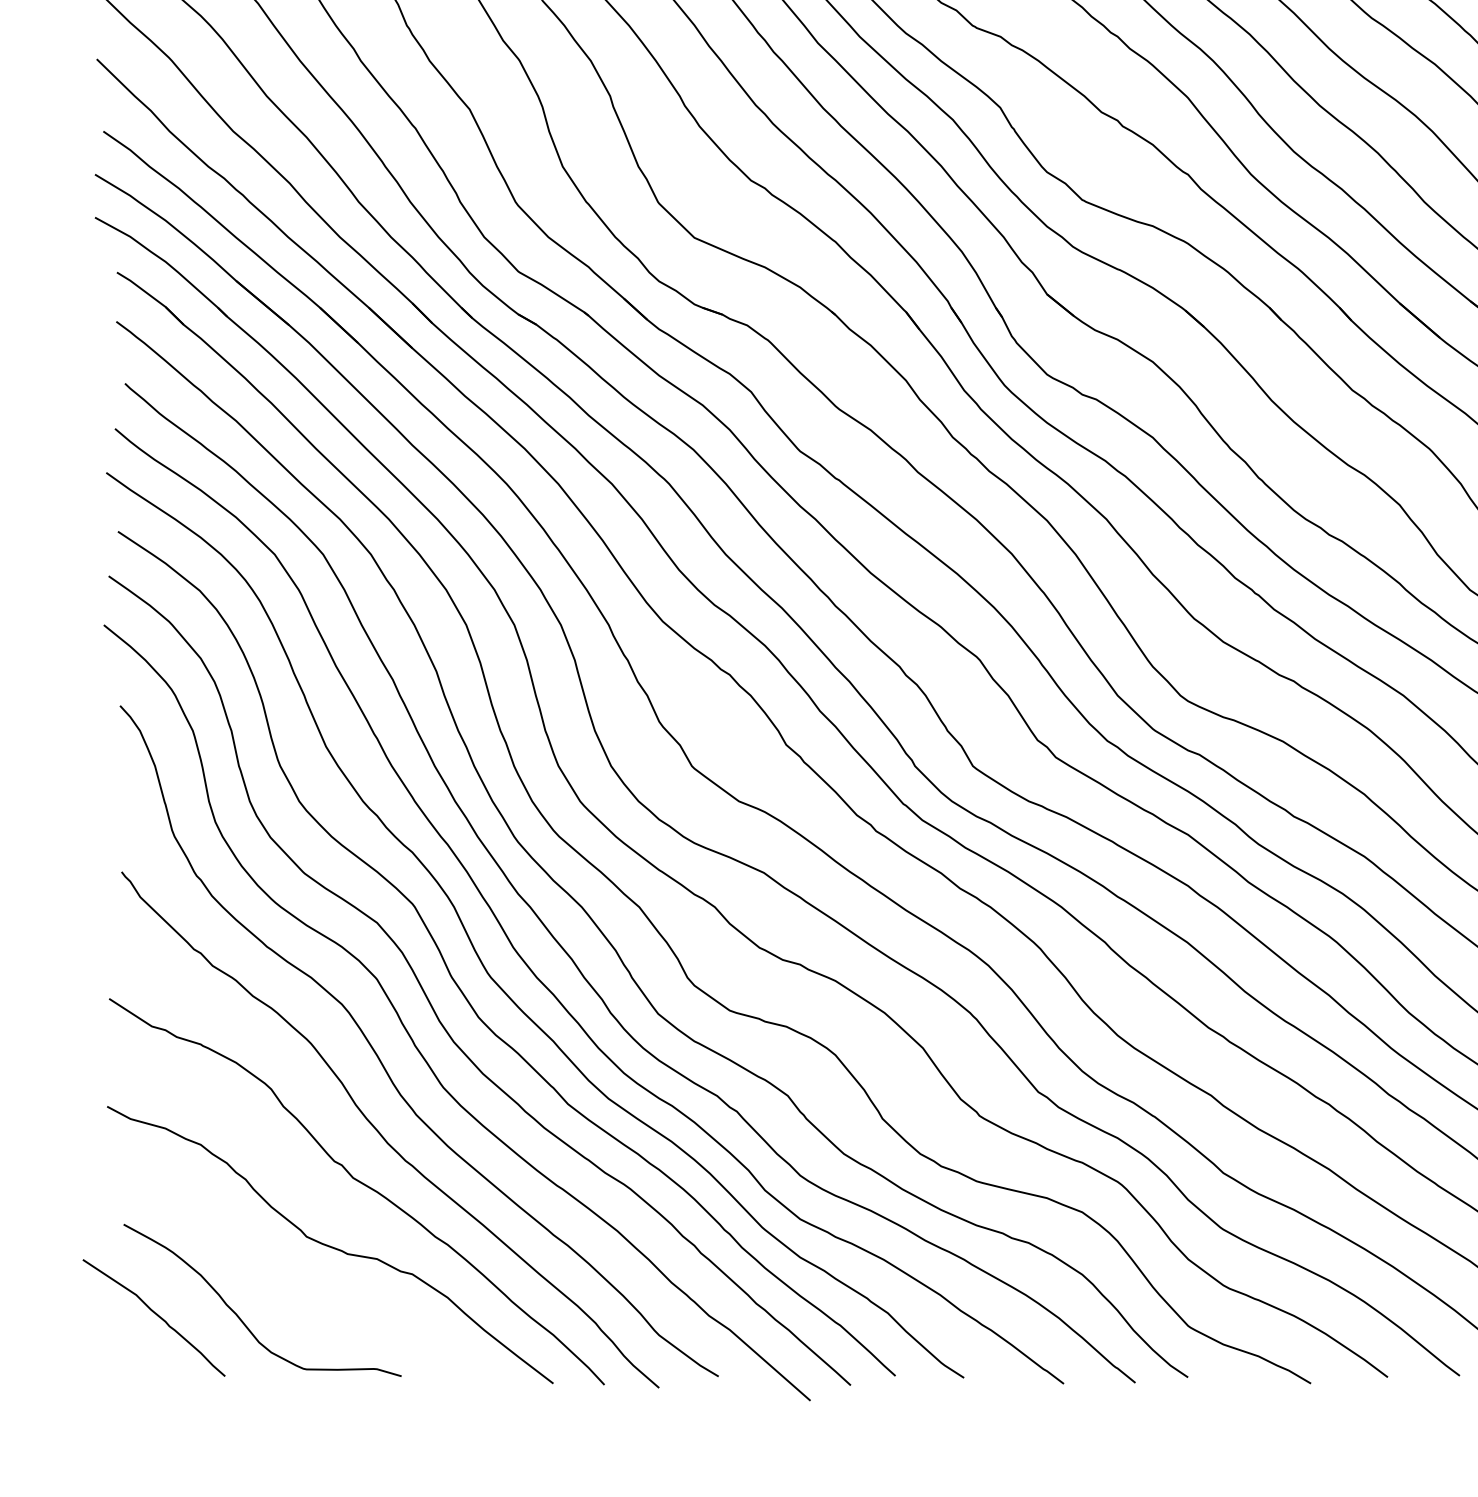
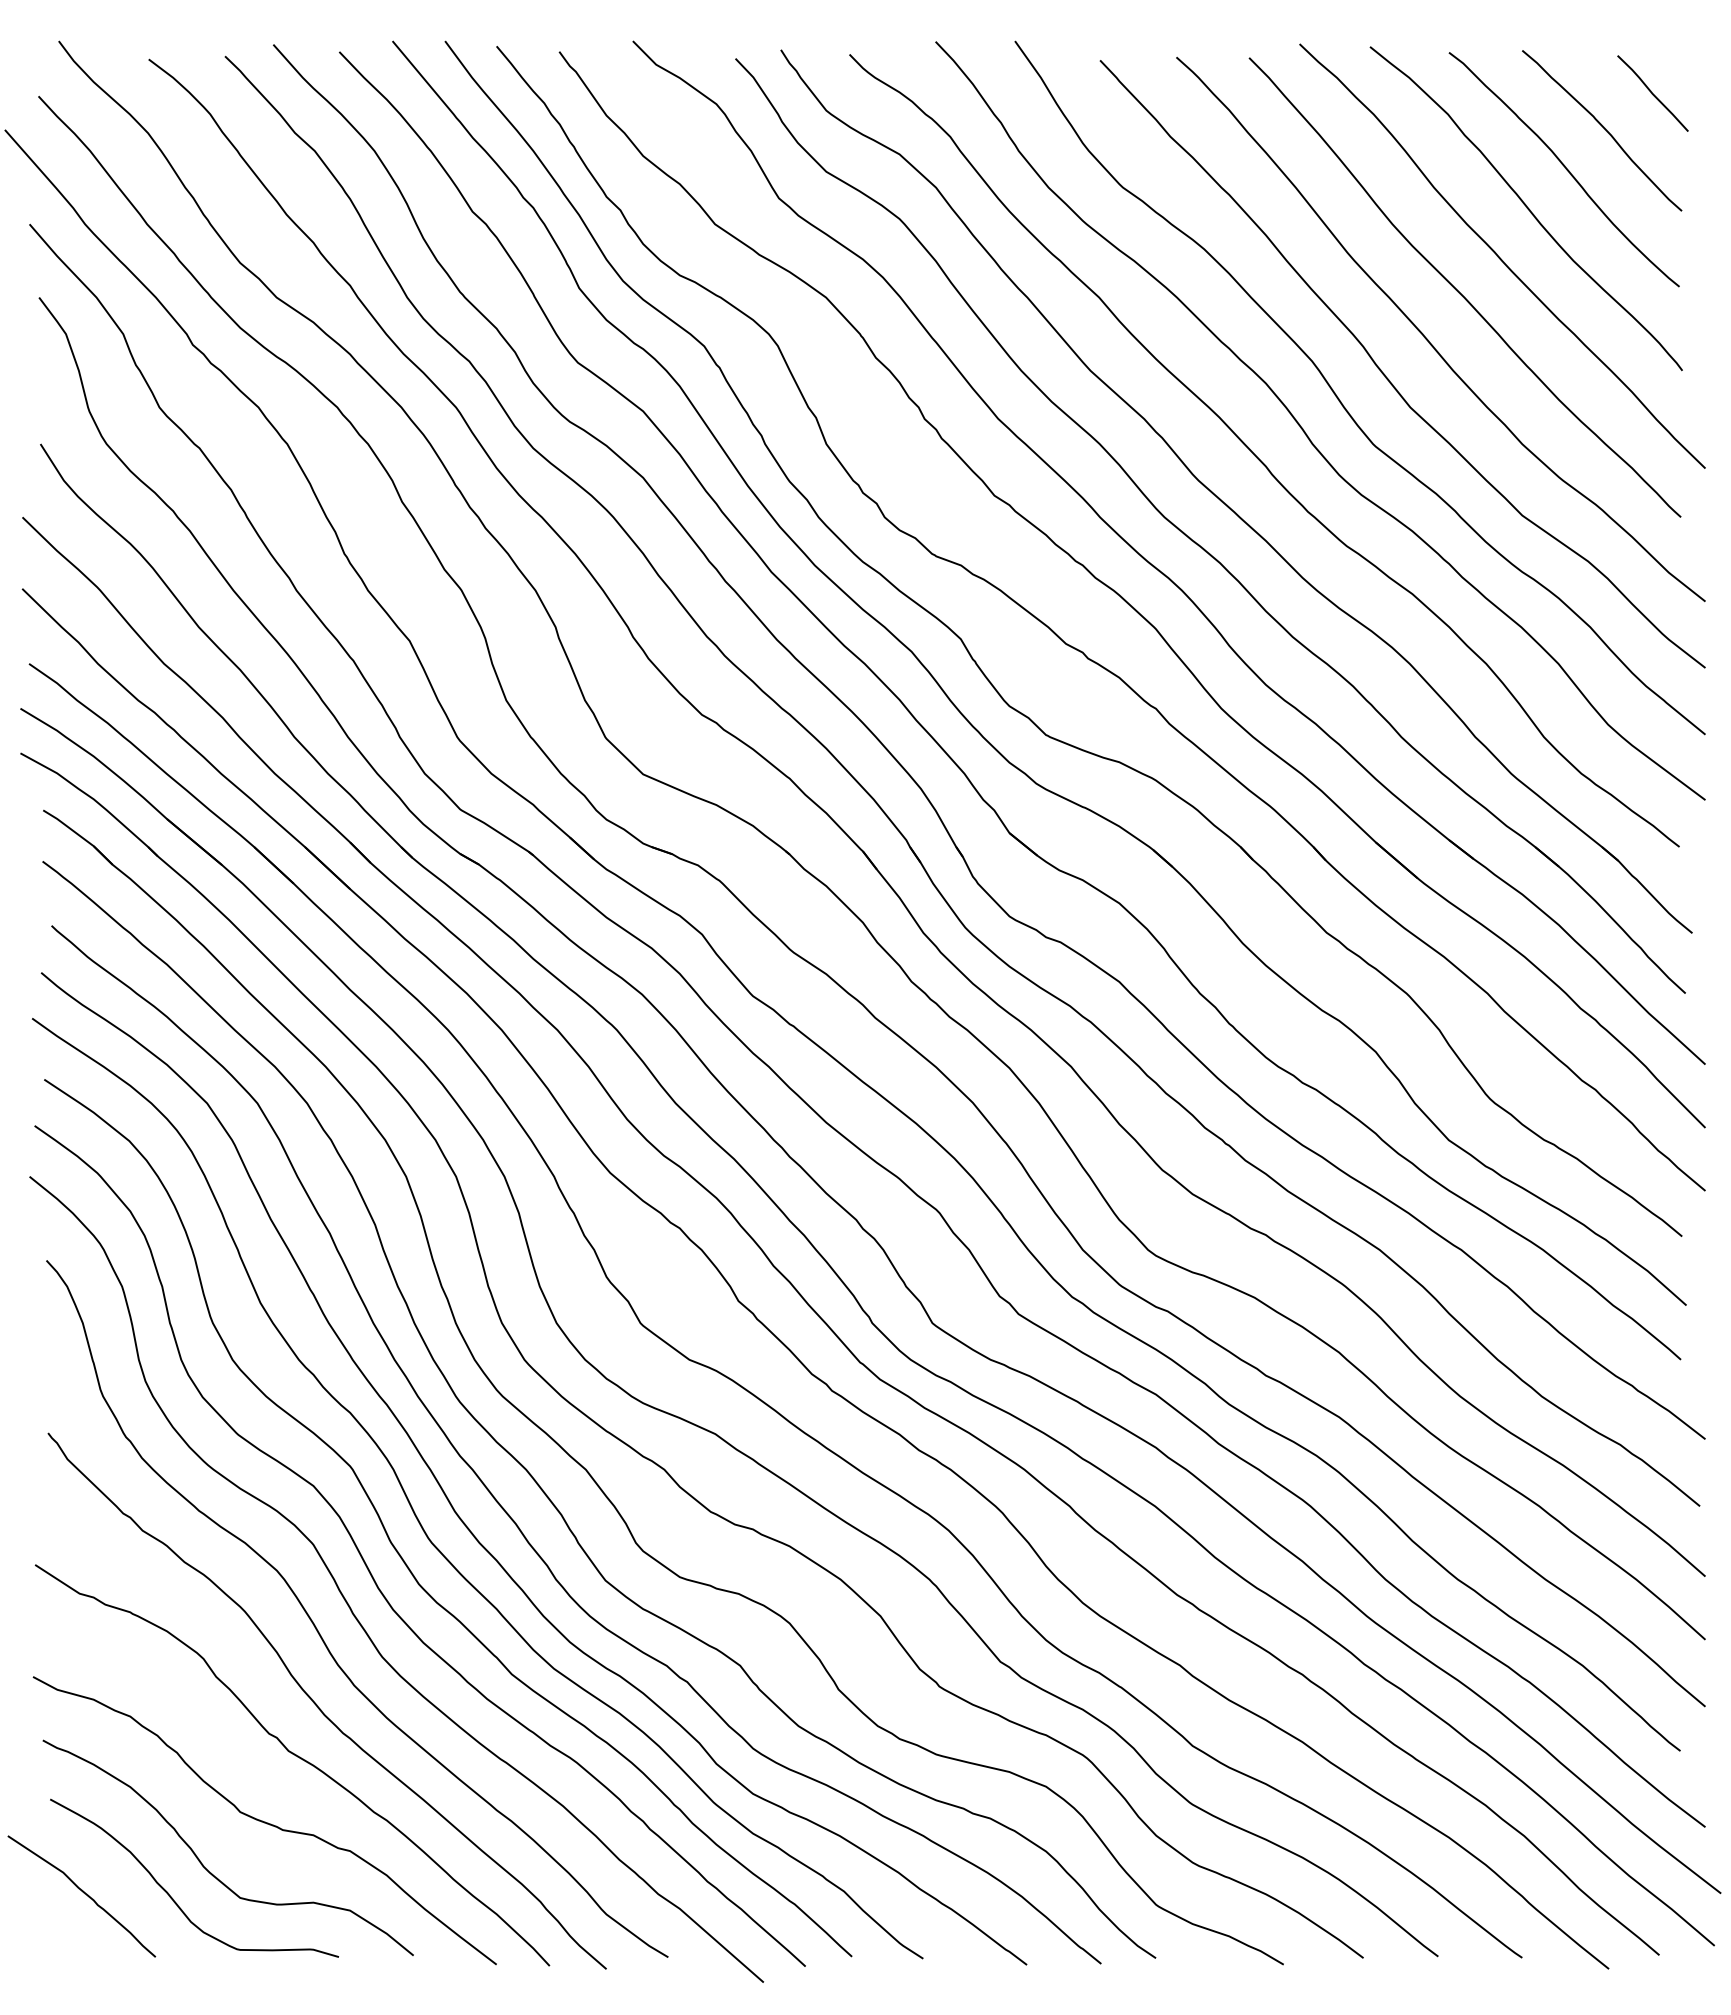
curve: (271, 1287) -> (203, 1864), added

